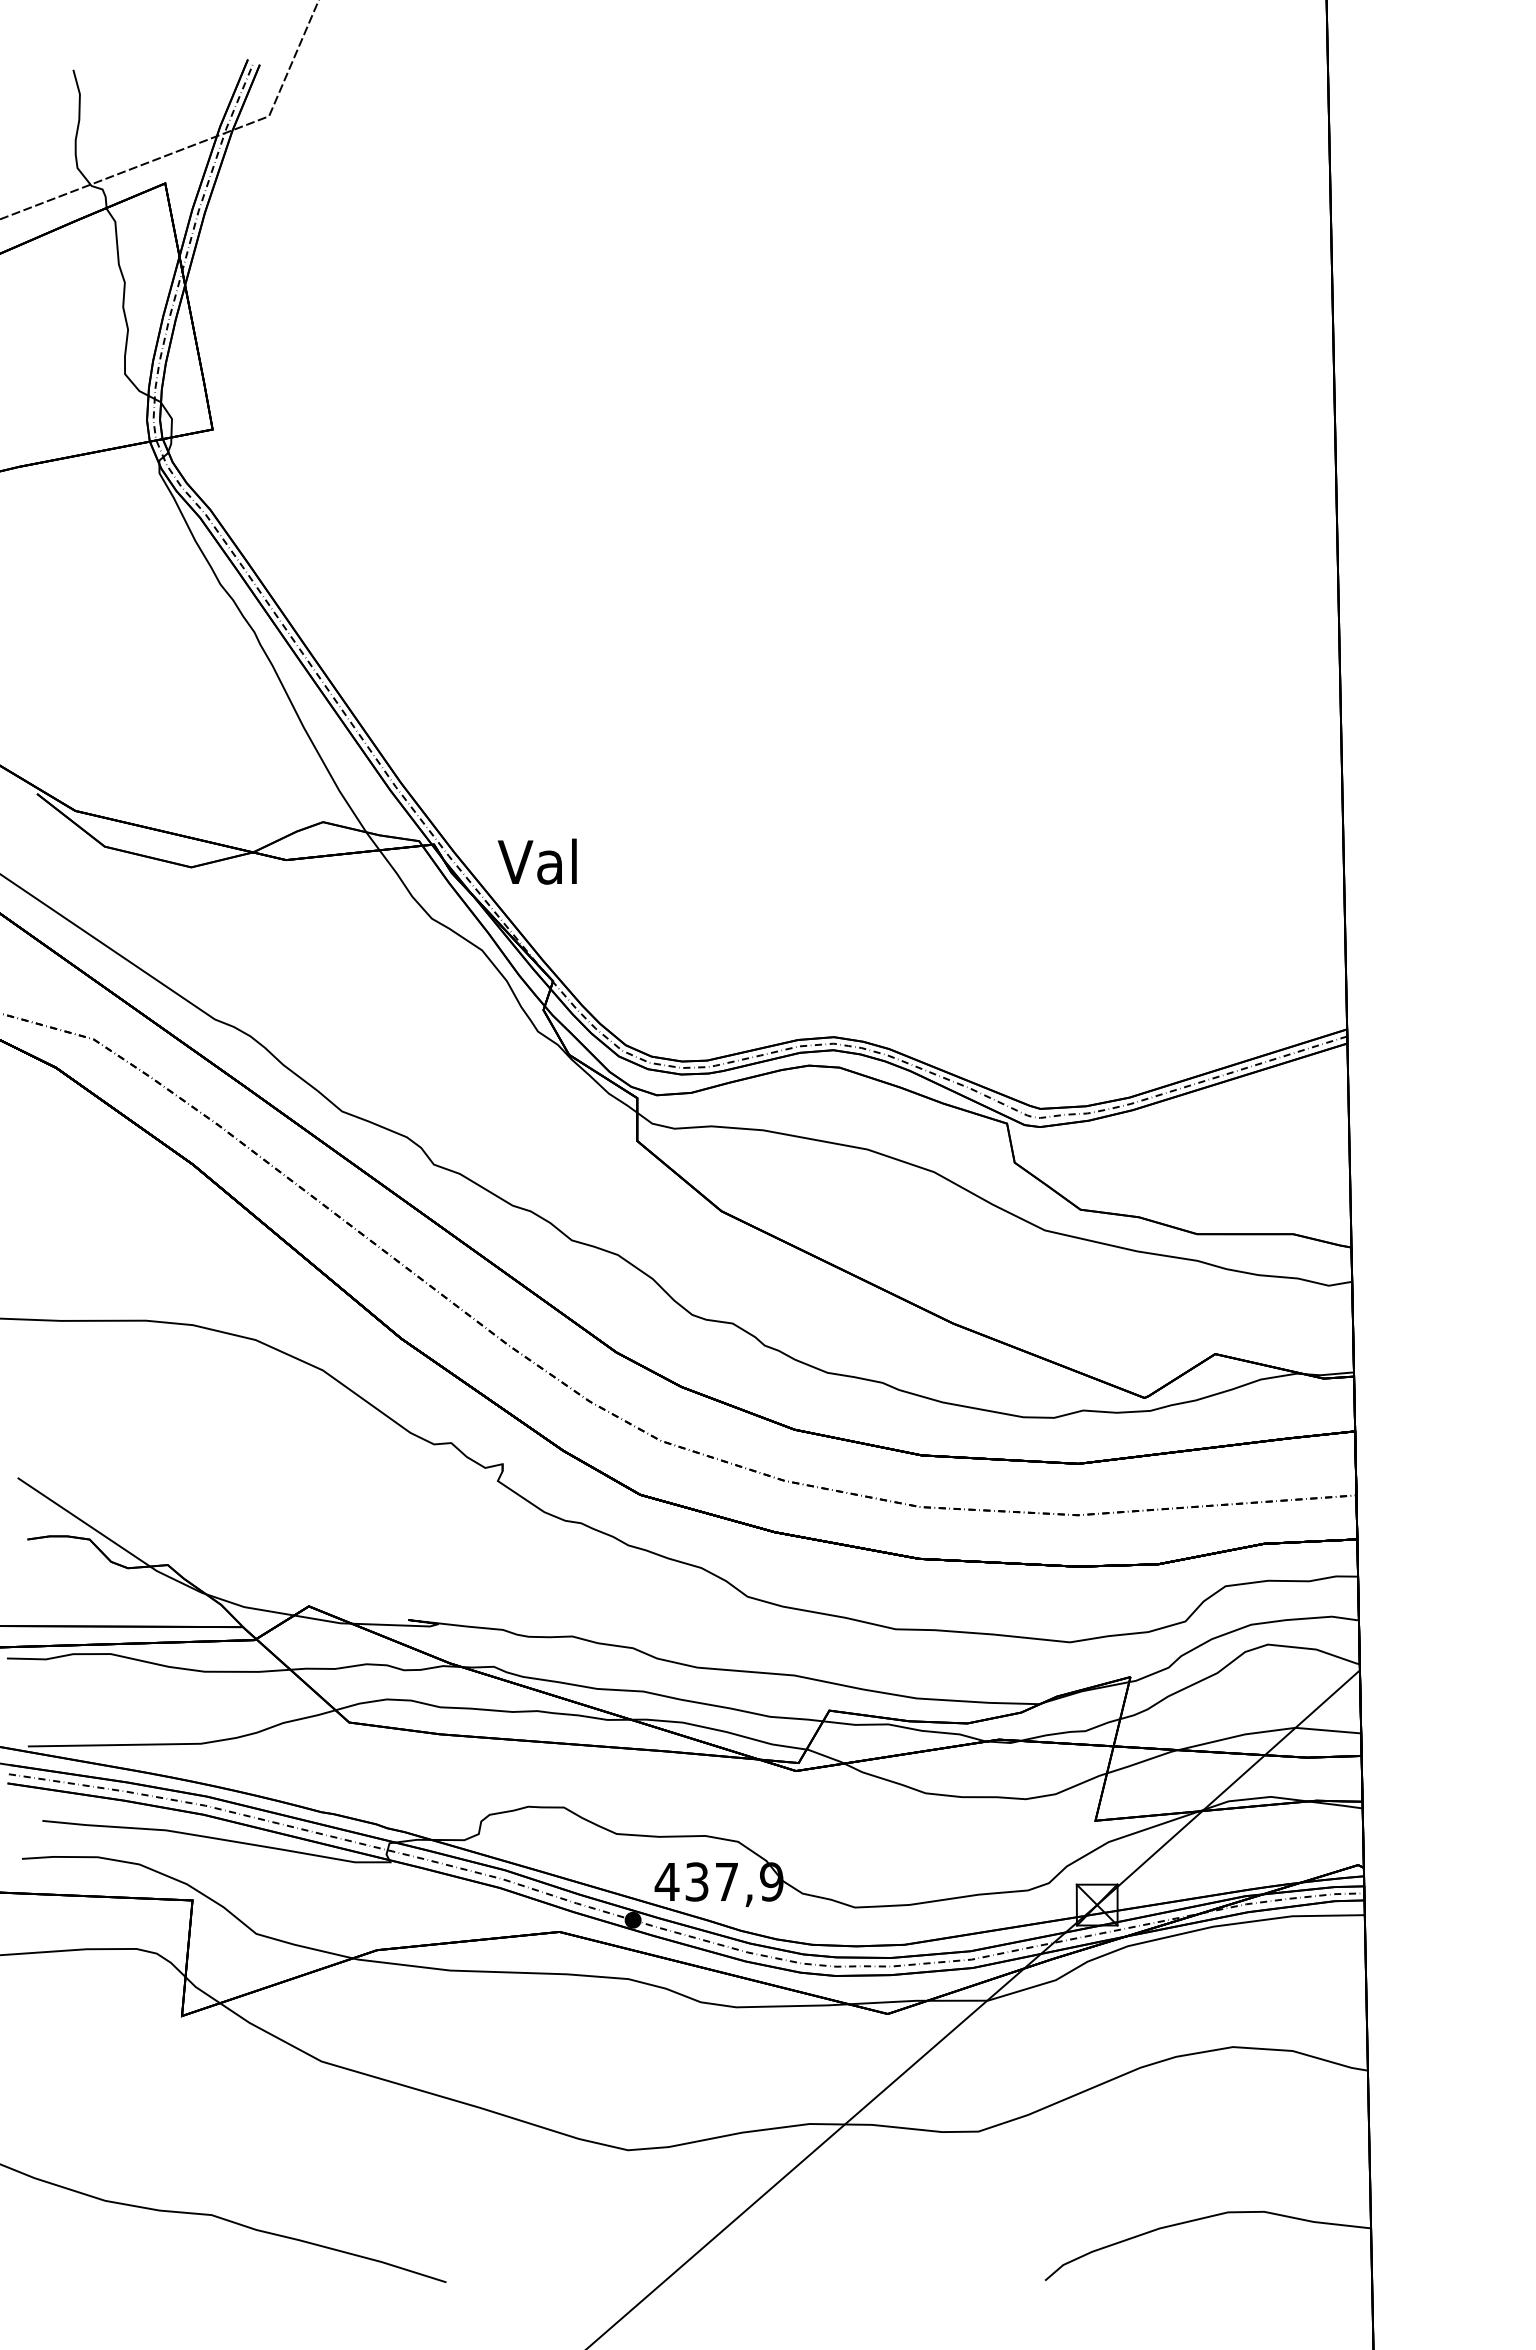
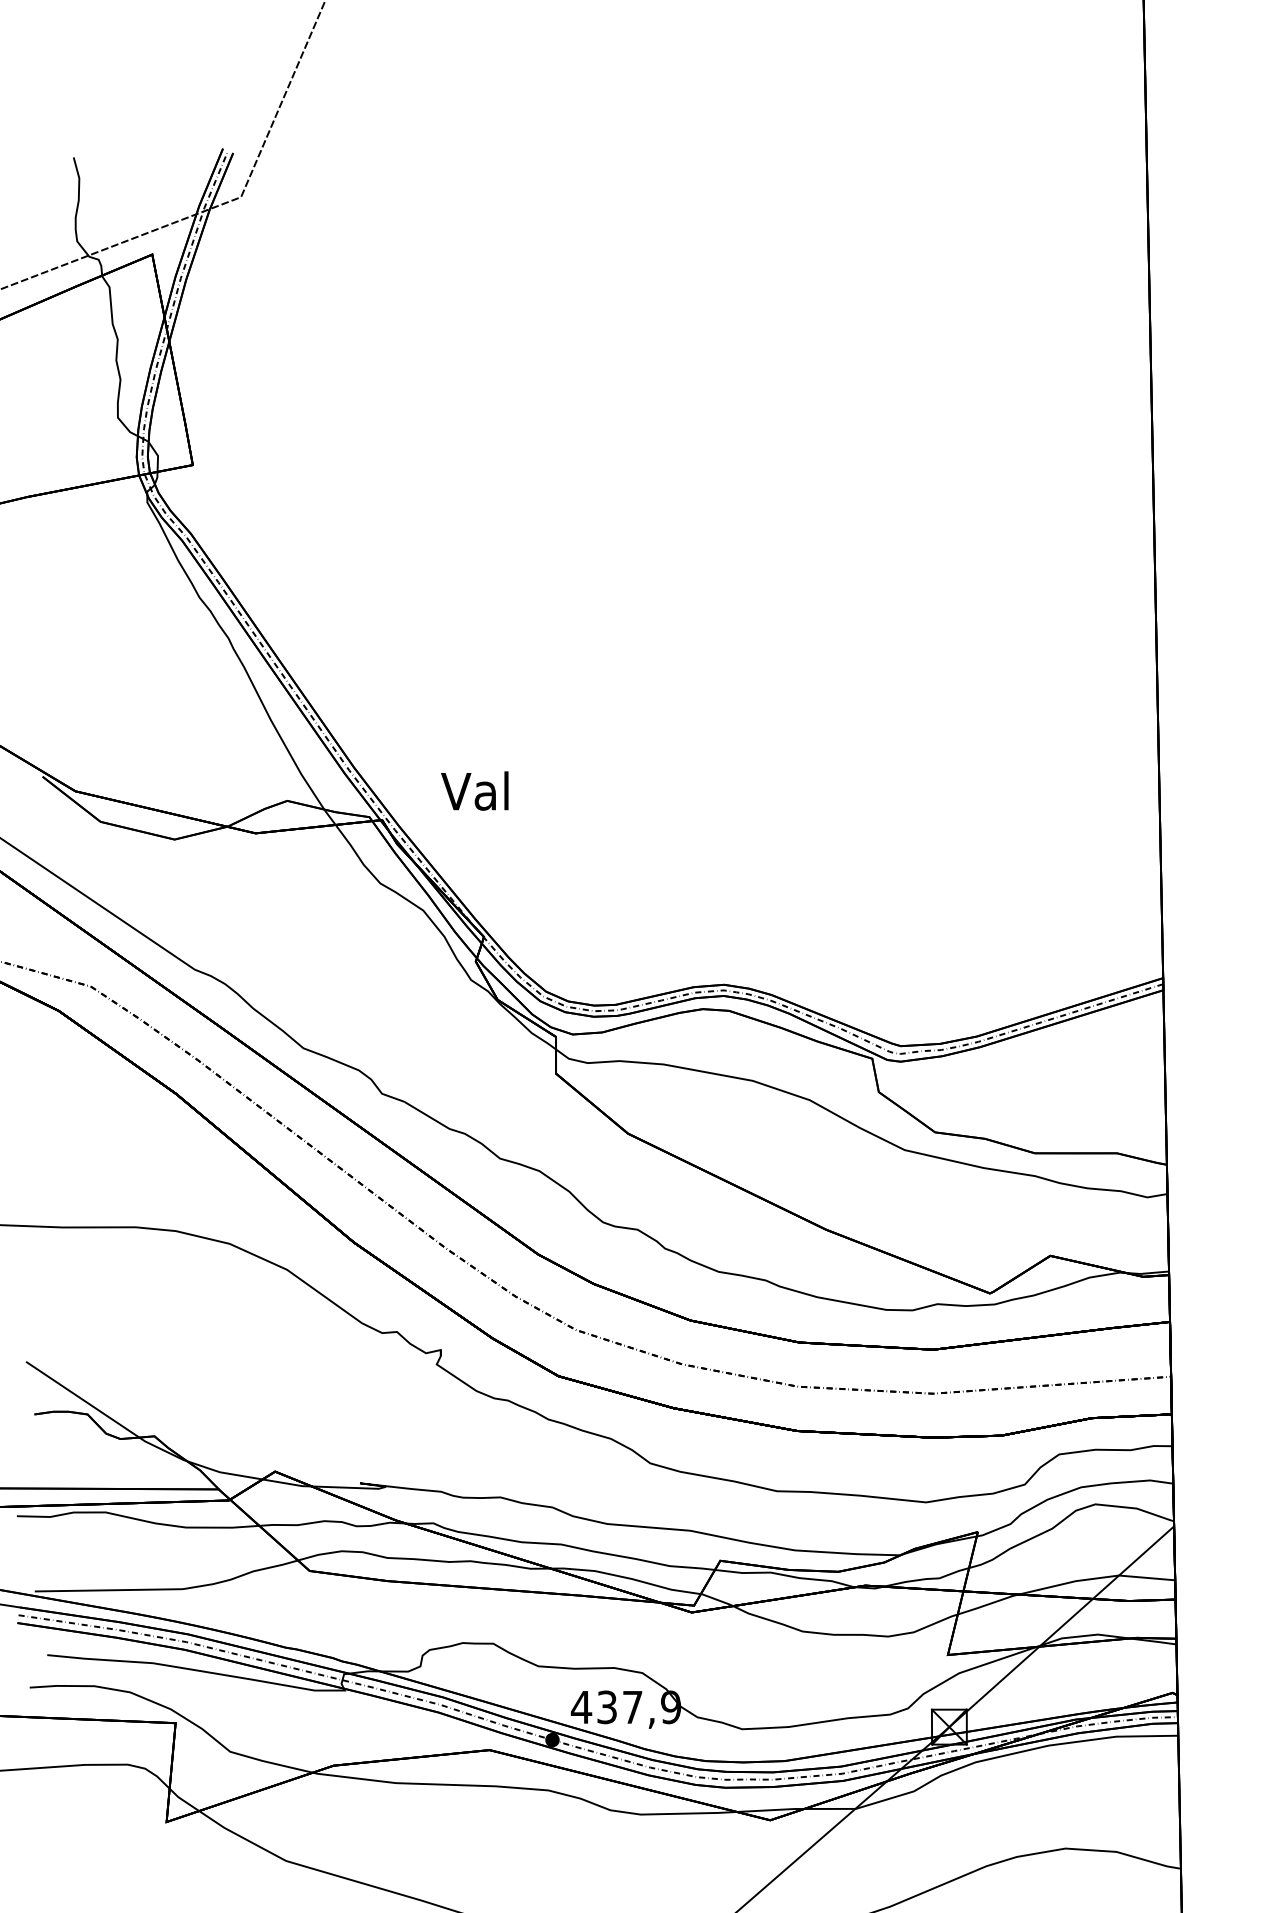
text: (536, 861) -> (474, 790), moved

